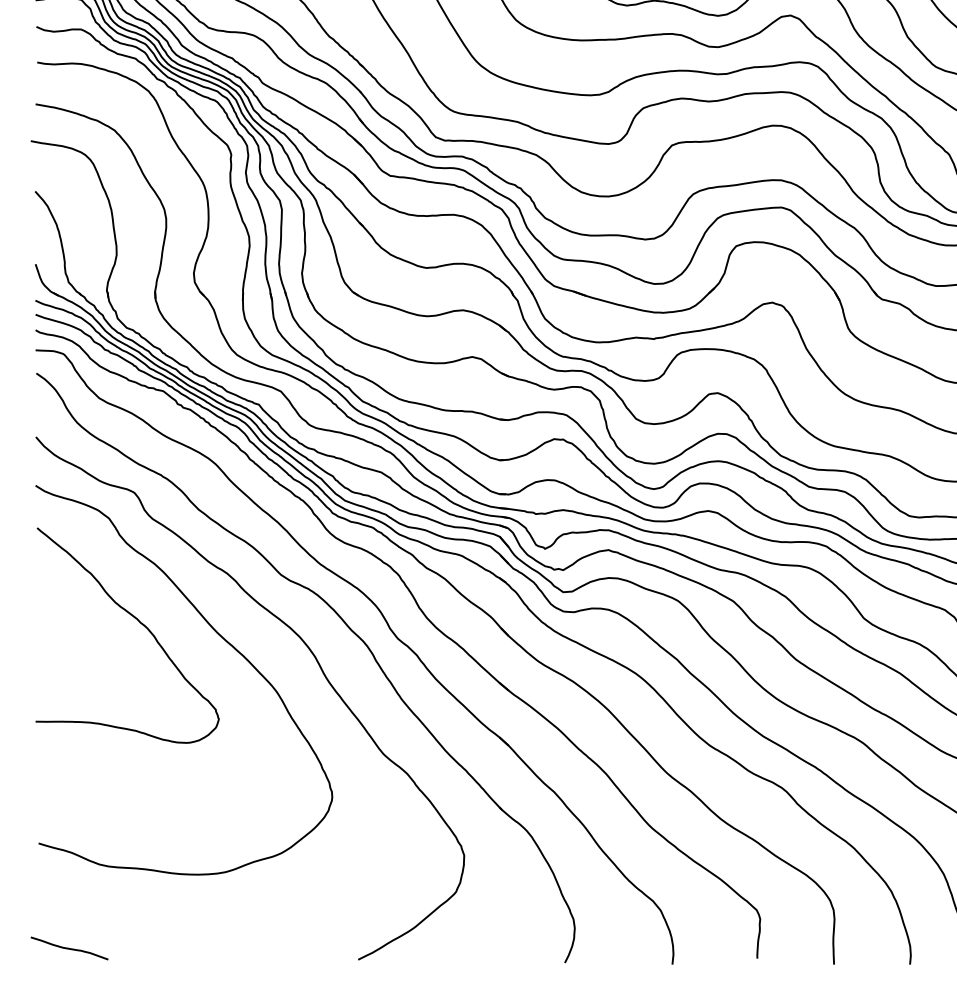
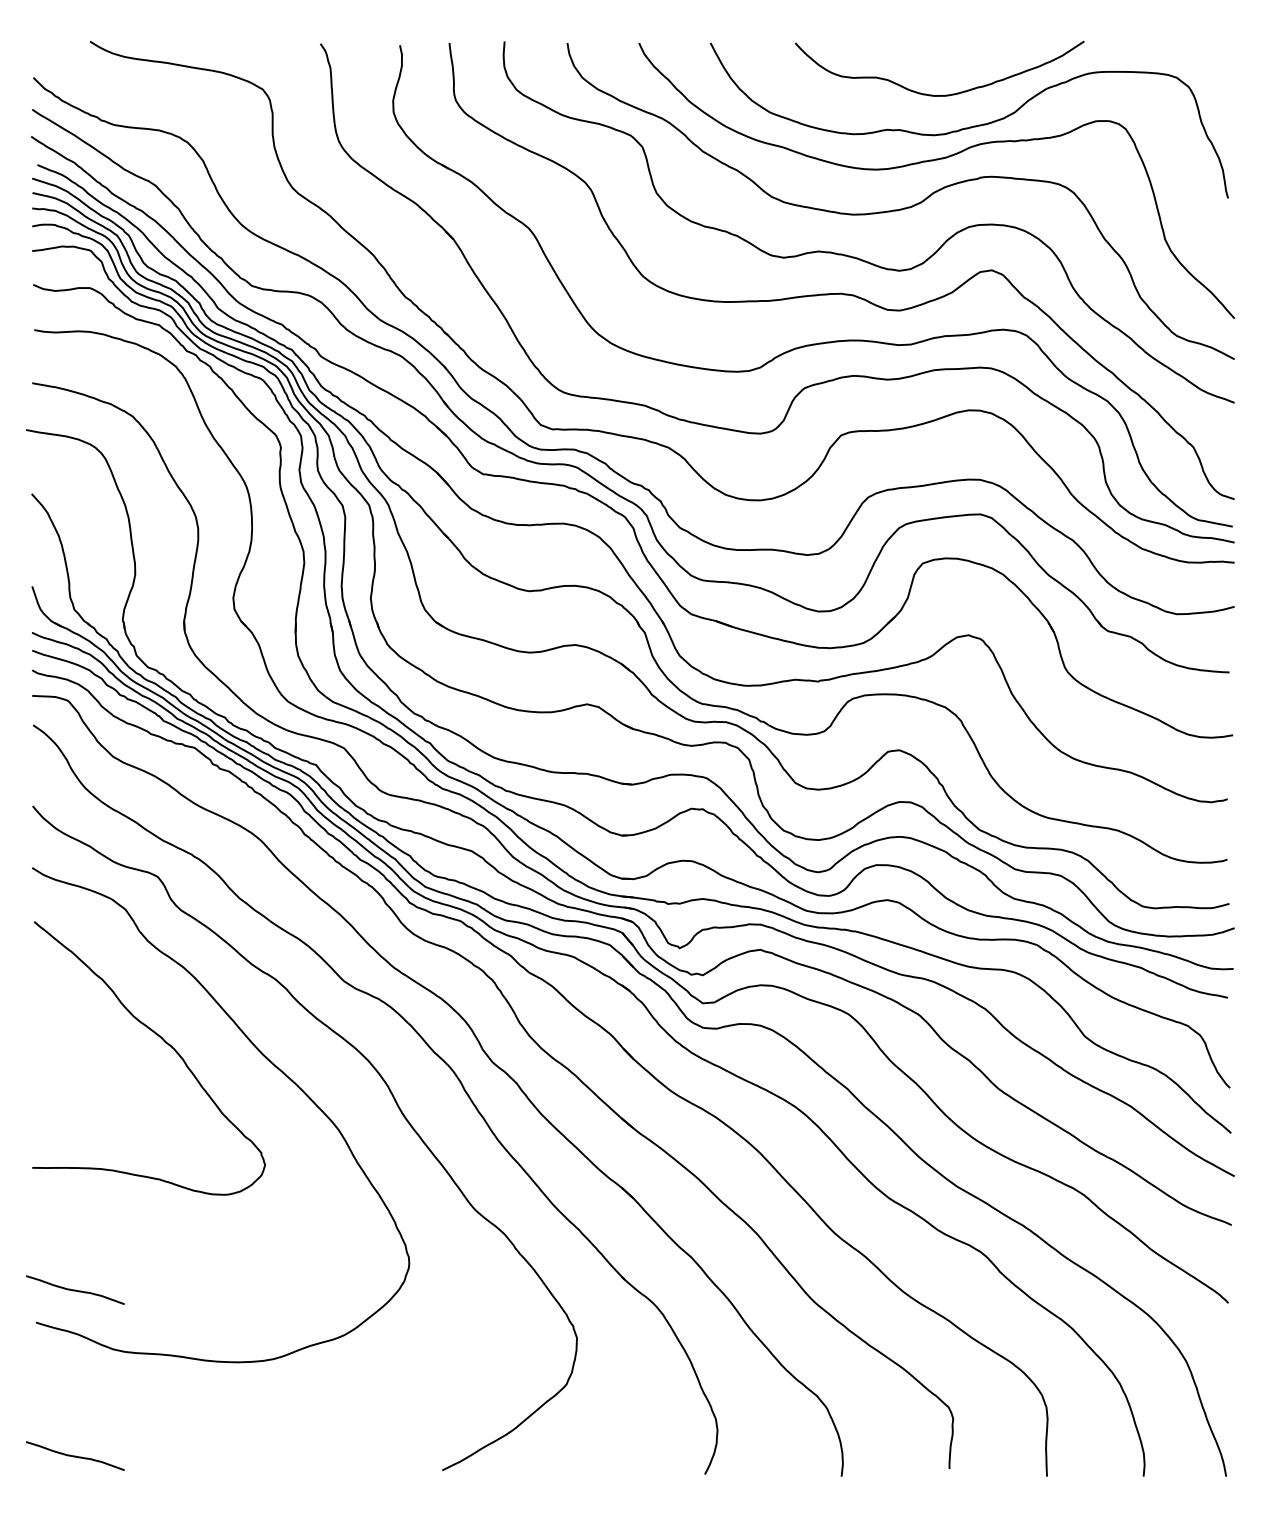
curve: (69, 817) -> (75, 1289), added

